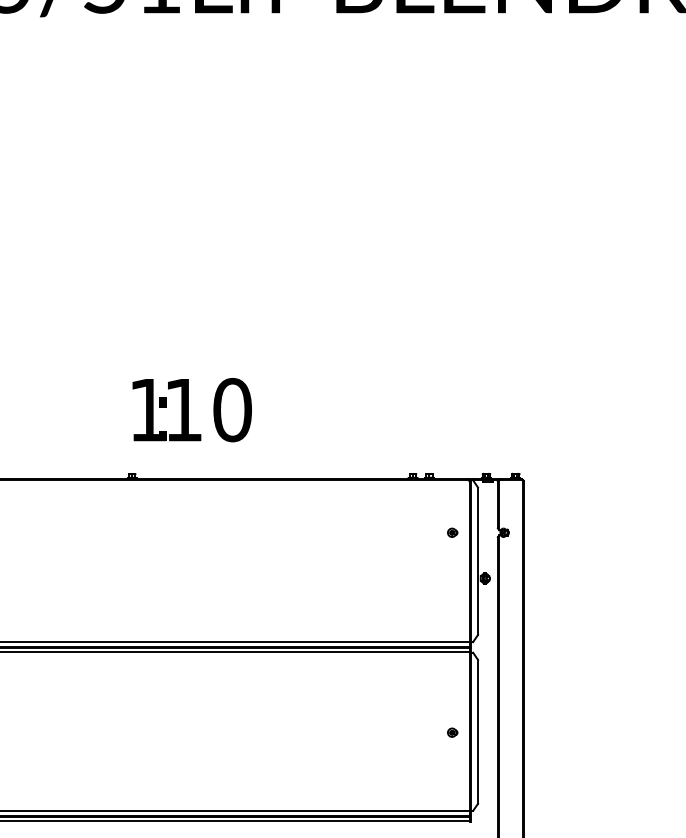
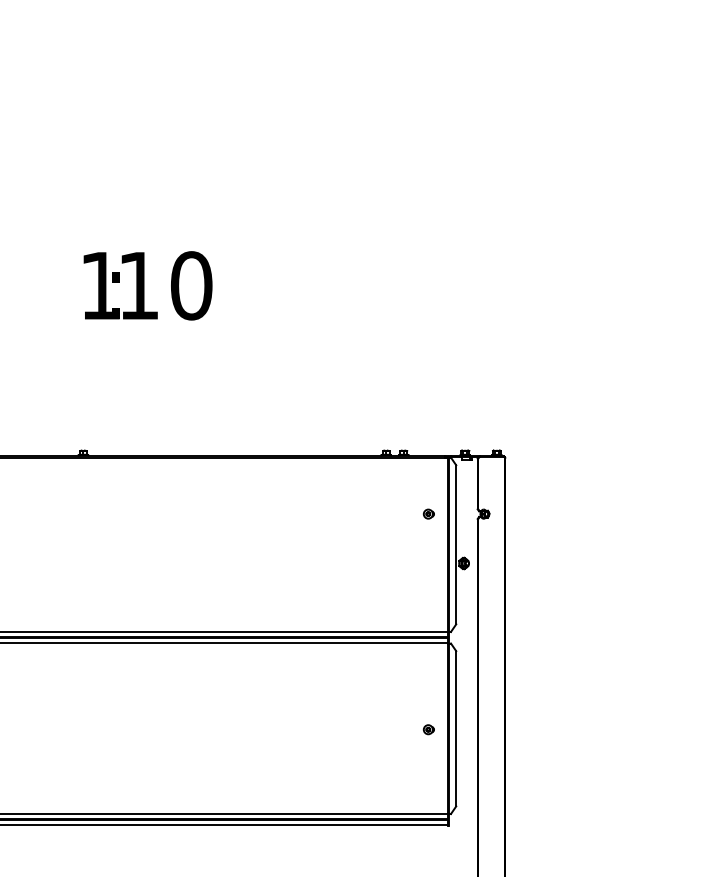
text: (191, 410) -> (147, 286), moved

